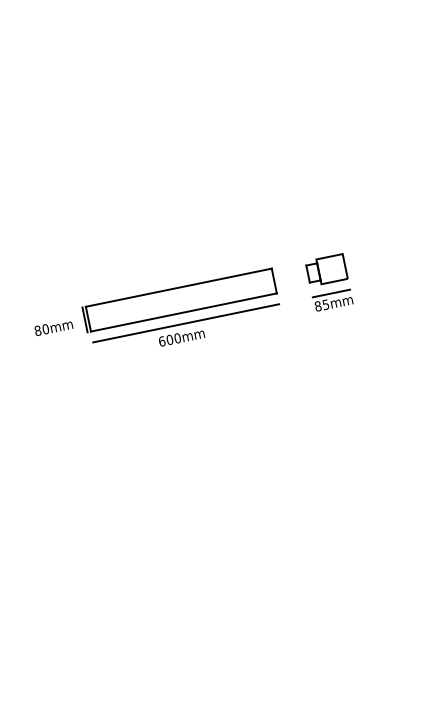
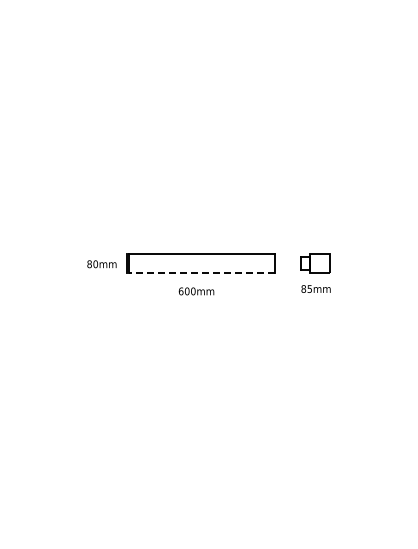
line: (331, 293) -> (315, 281), removed
line: (183, 312) -> (201, 272), solid -> dashed
line: (185, 323) -> (201, 281), removed

